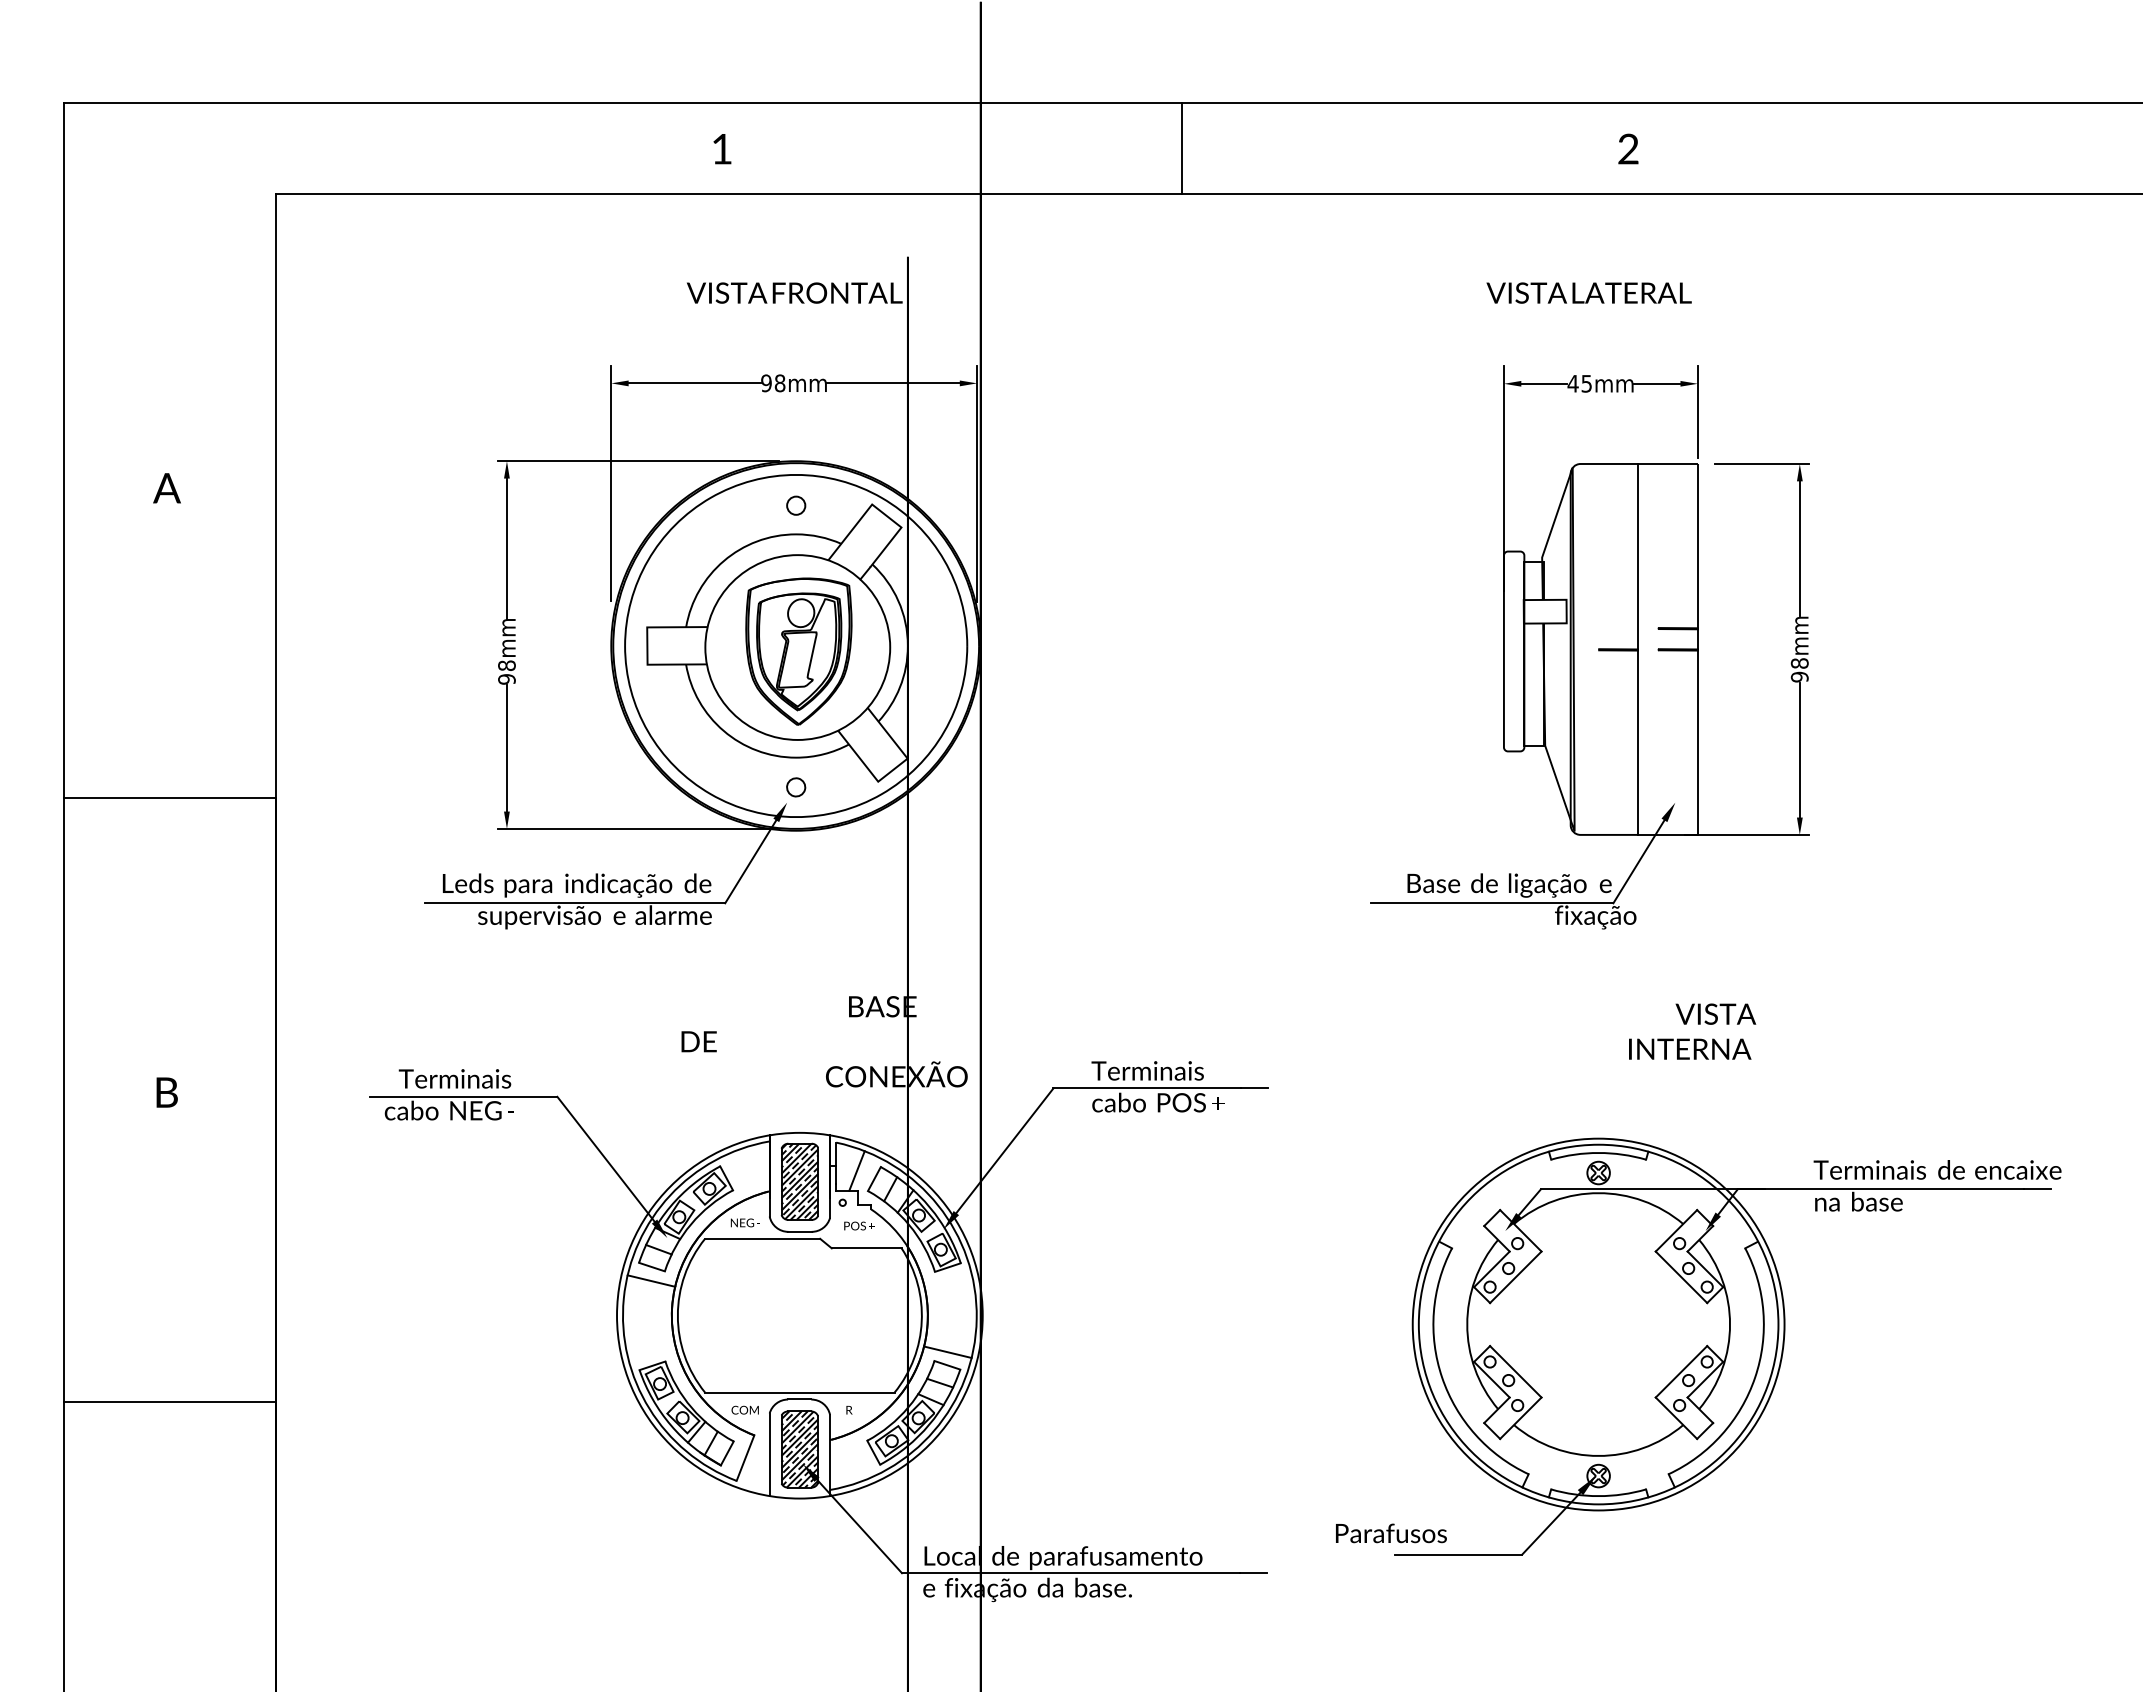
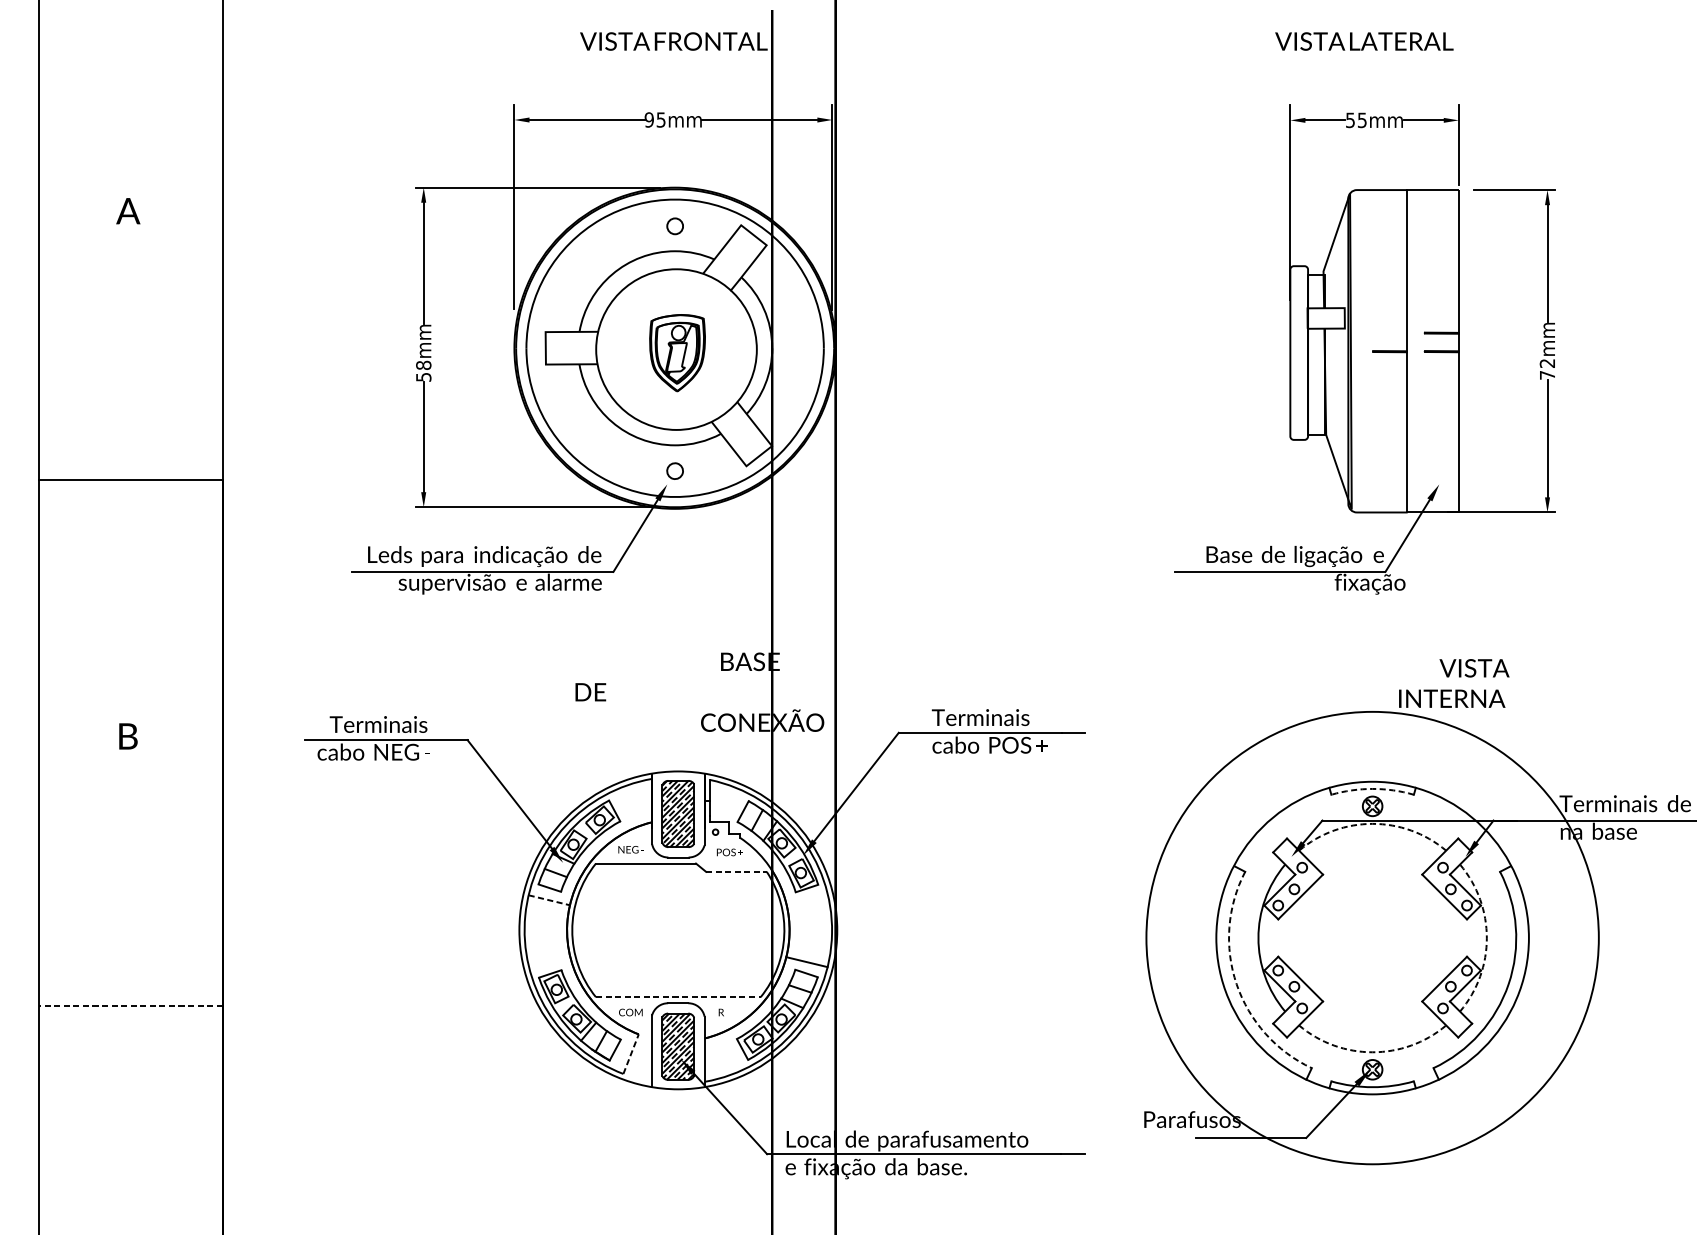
text: (779, 383) -> (660, 120), 98mm -> 95mm
text: (1572, 383) -> (1349, 120), 45mm -> 55mm
part: (798, 651) -> (677, 353), size x0.6
text: (1799, 670) -> (1547, 369), 98mm -> 72mm
text: (506, 679) -> (423, 377), 98mm -> 58mm
arc: (1598, 1152) -> (1372, 788), solid -> dashed
line: (856, 1170) -> (727, 804), removed
arc: (1598, 1193) -> (1372, 824), solid -> dashed
line: (866, 1248) -> (736, 871), solid -> dashed
line: (651, 1281) -> (549, 900), solid -> dashed
circle: (1598, 1324) -> (1372, 938), size x1.4
arc: (1730, 1324) -> (1487, 938), solid -> dashed
arc: (1442, 1377) -> (1236, 984), solid -> dashed
line: (799, 1392) -> (678, 997), solid -> dashed
line: (170, 1402) -> (131, 1005), solid -> dashed
arc: (1598, 1455) -> (1372, 1051), solid -> dashed
line: (745, 1457) -> (631, 1053), solid -> dashed

